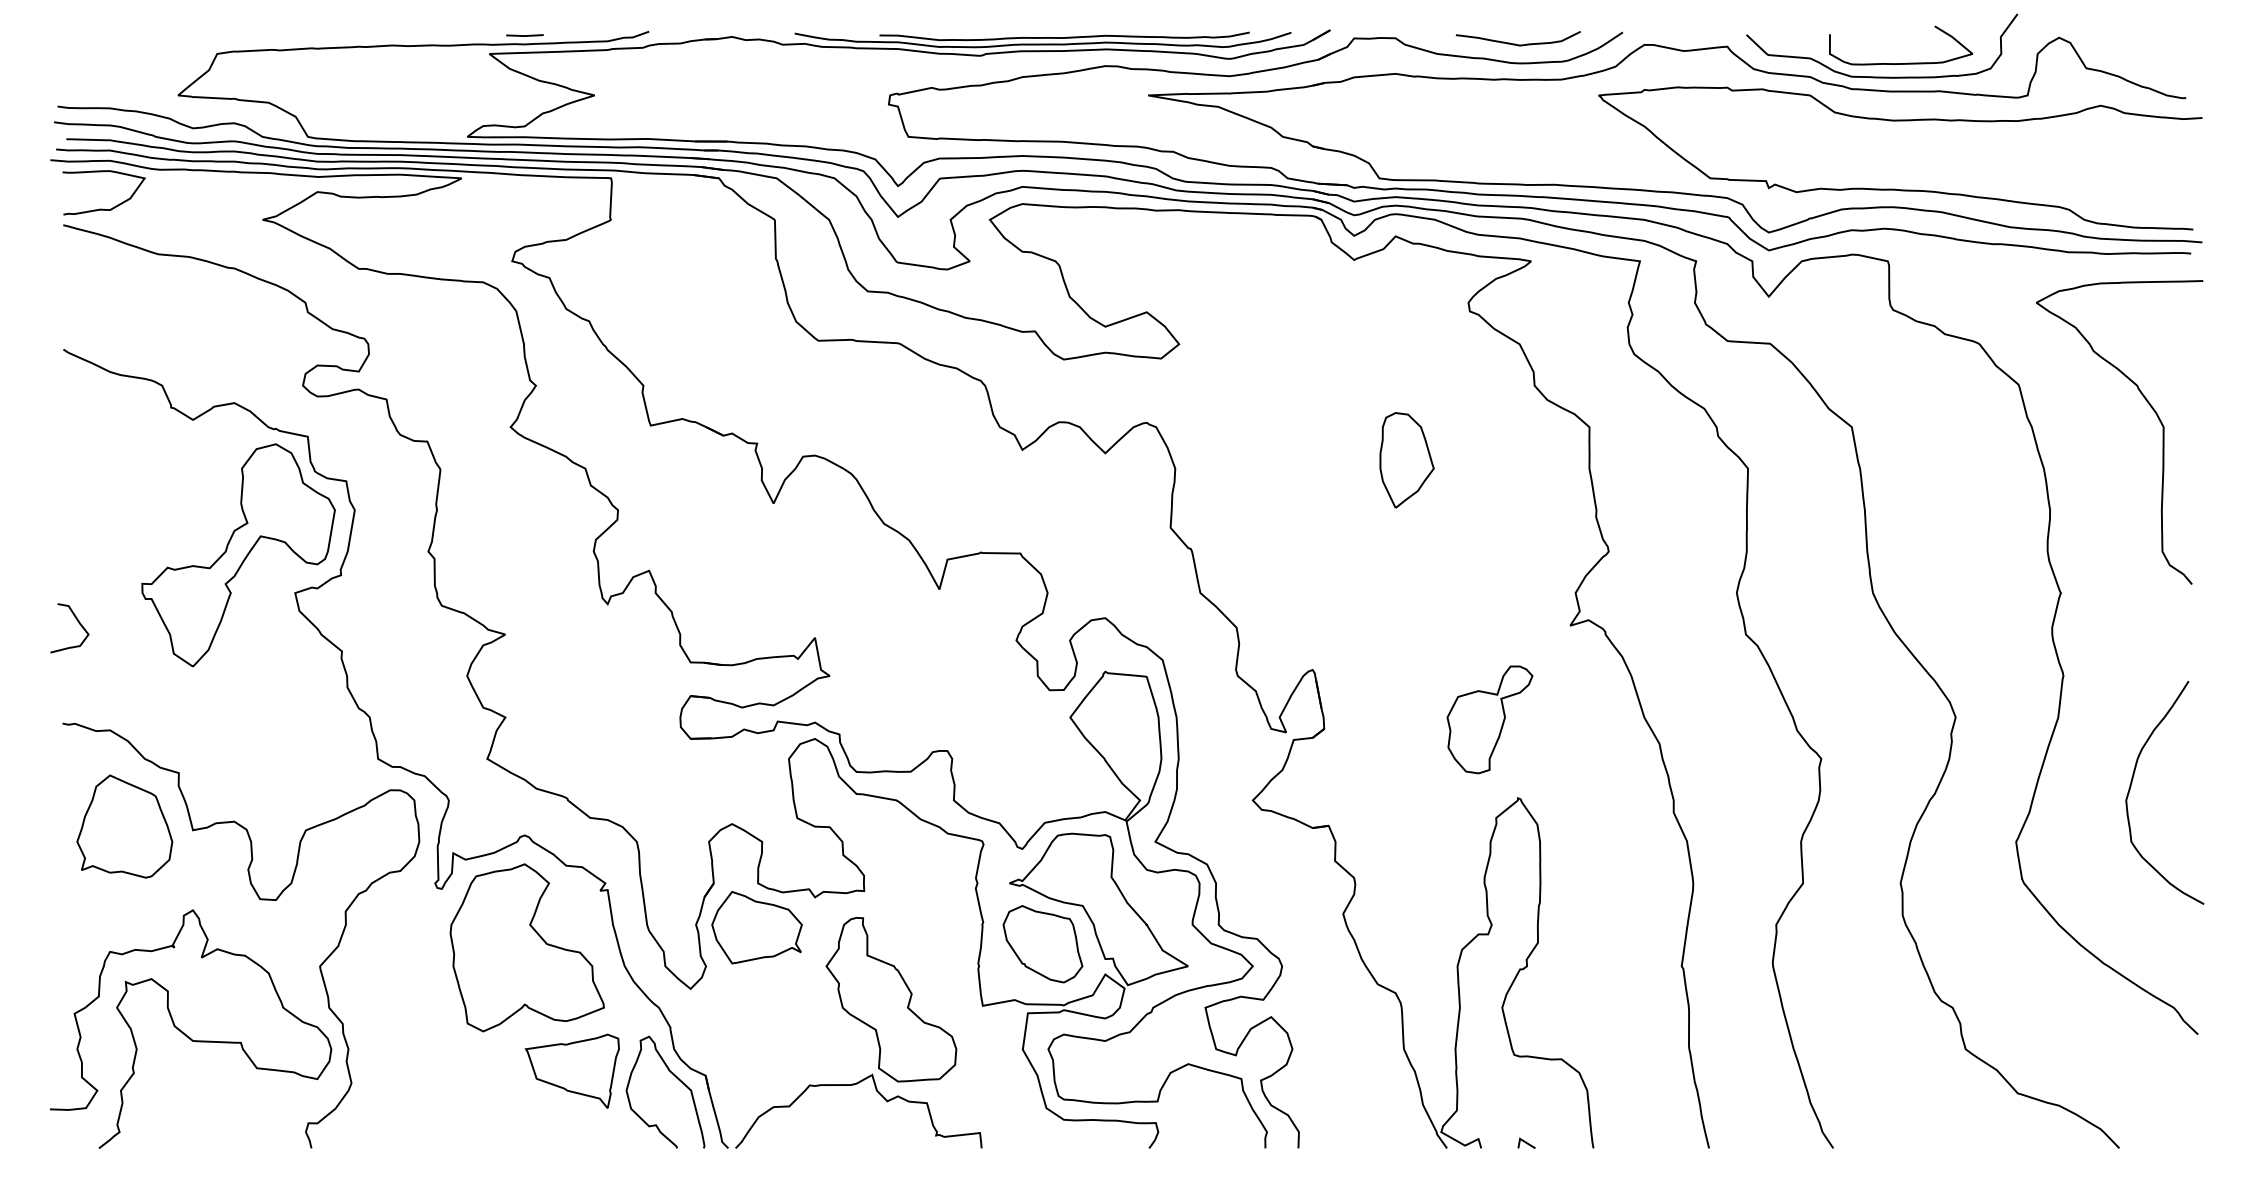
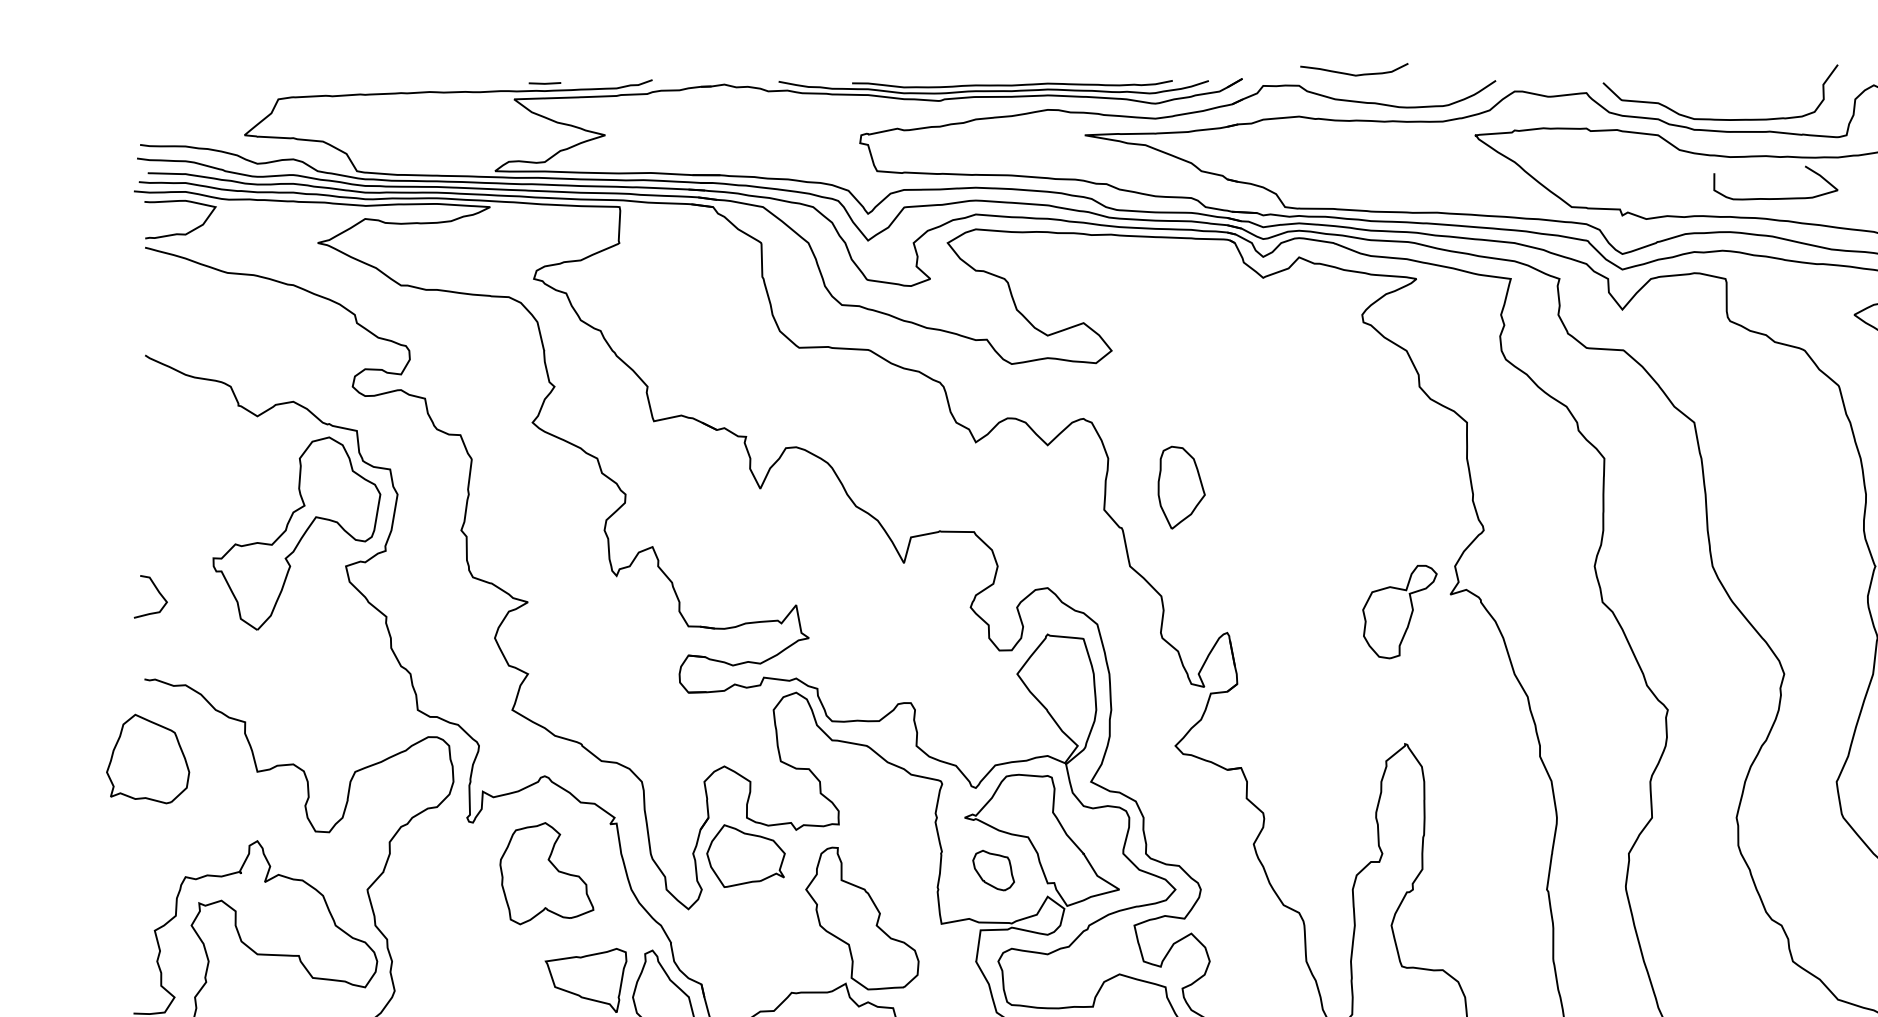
curve: (1515, 43) -> (1351, 73), moved
curve: (1900, 63) -> (1775, 198), moved
part: (1406, 460) -> (1181, 487), moved
part: (1489, 719) -> (1399, 611), moved
part: (124, 826) -> (147, 759), moved
part: (1042, 944) -> (993, 870), size x0.6
part: (526, 947) -> (546, 873), size x0.7

